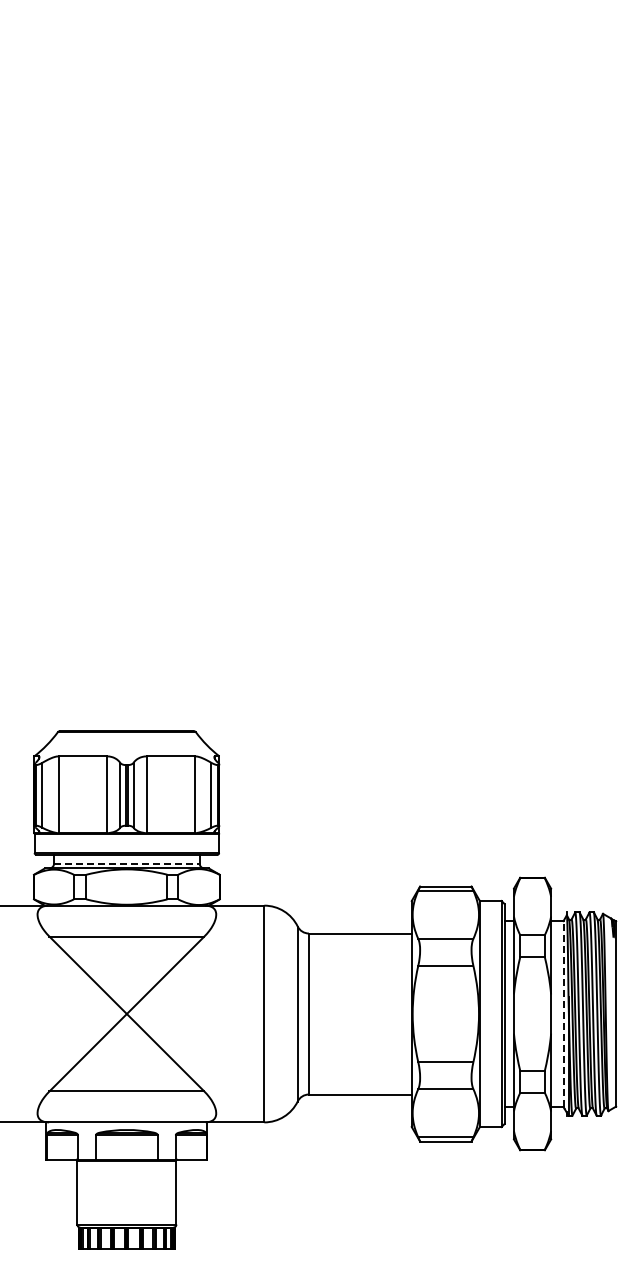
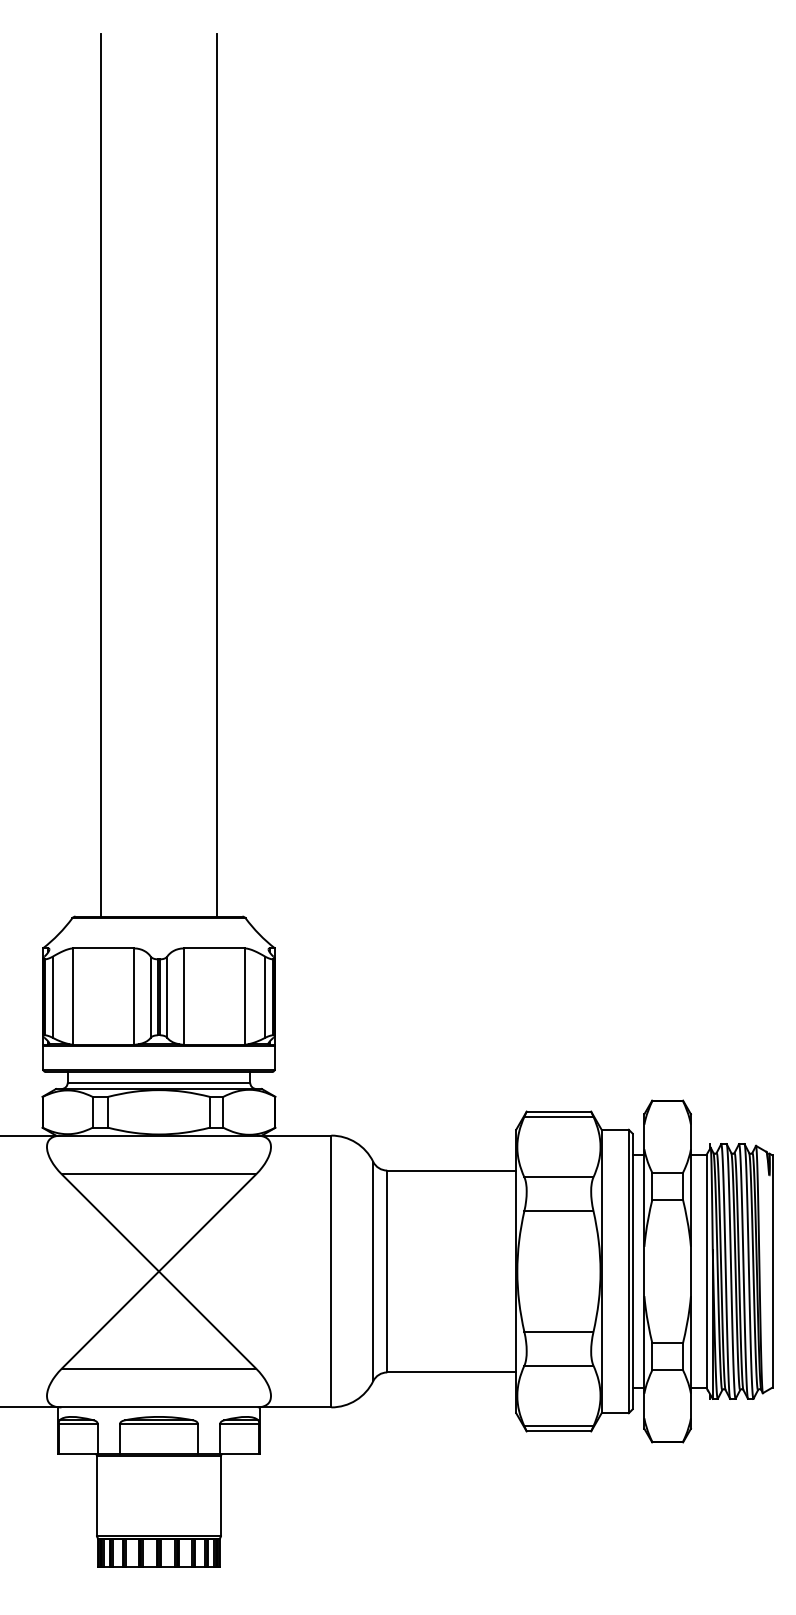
line: (80, 379) -> (100, 475), added
line: (173, 379) -> (217, 475), added
line: (126, 863) -> (158, 1082), dashed -> solid
line: (563, 1014) -> (706, 1272), dashed -> solid

